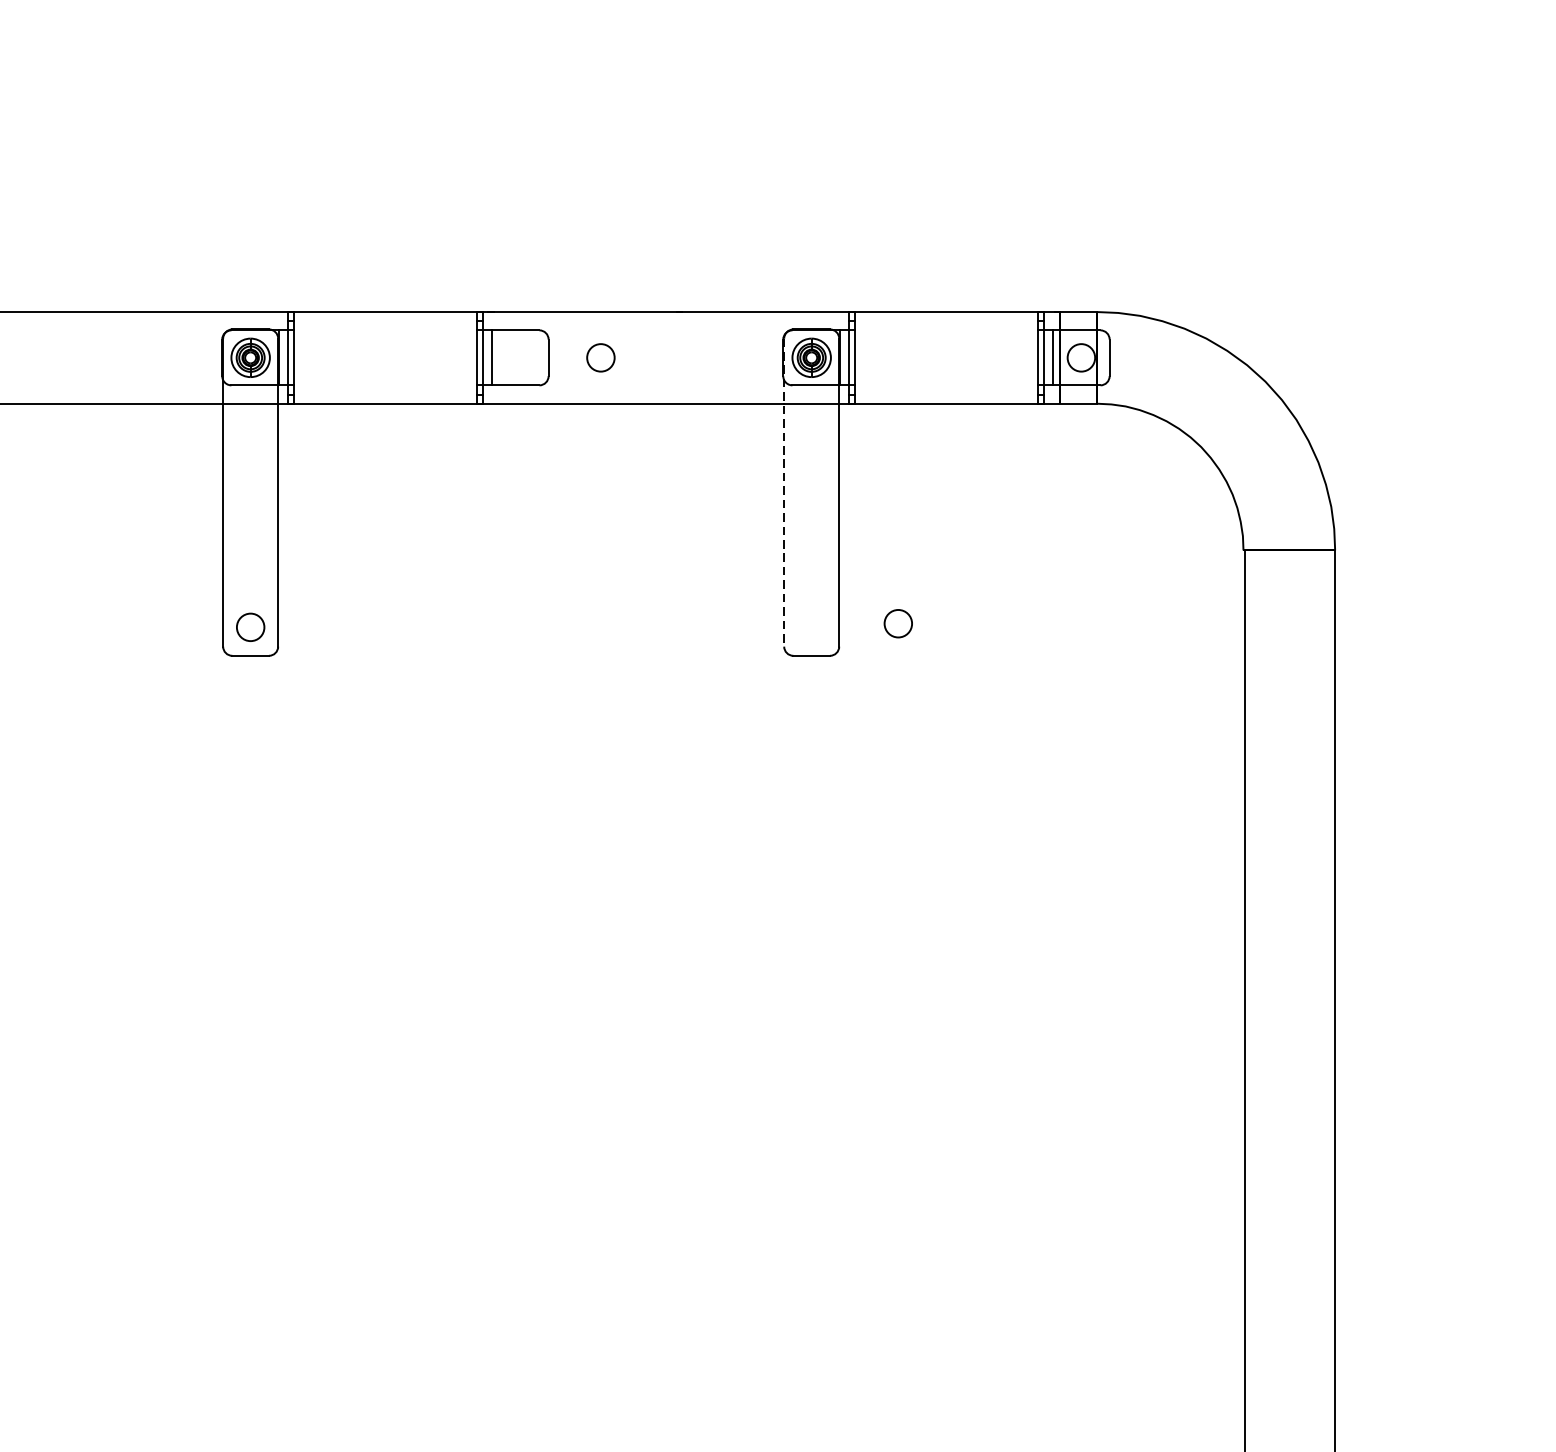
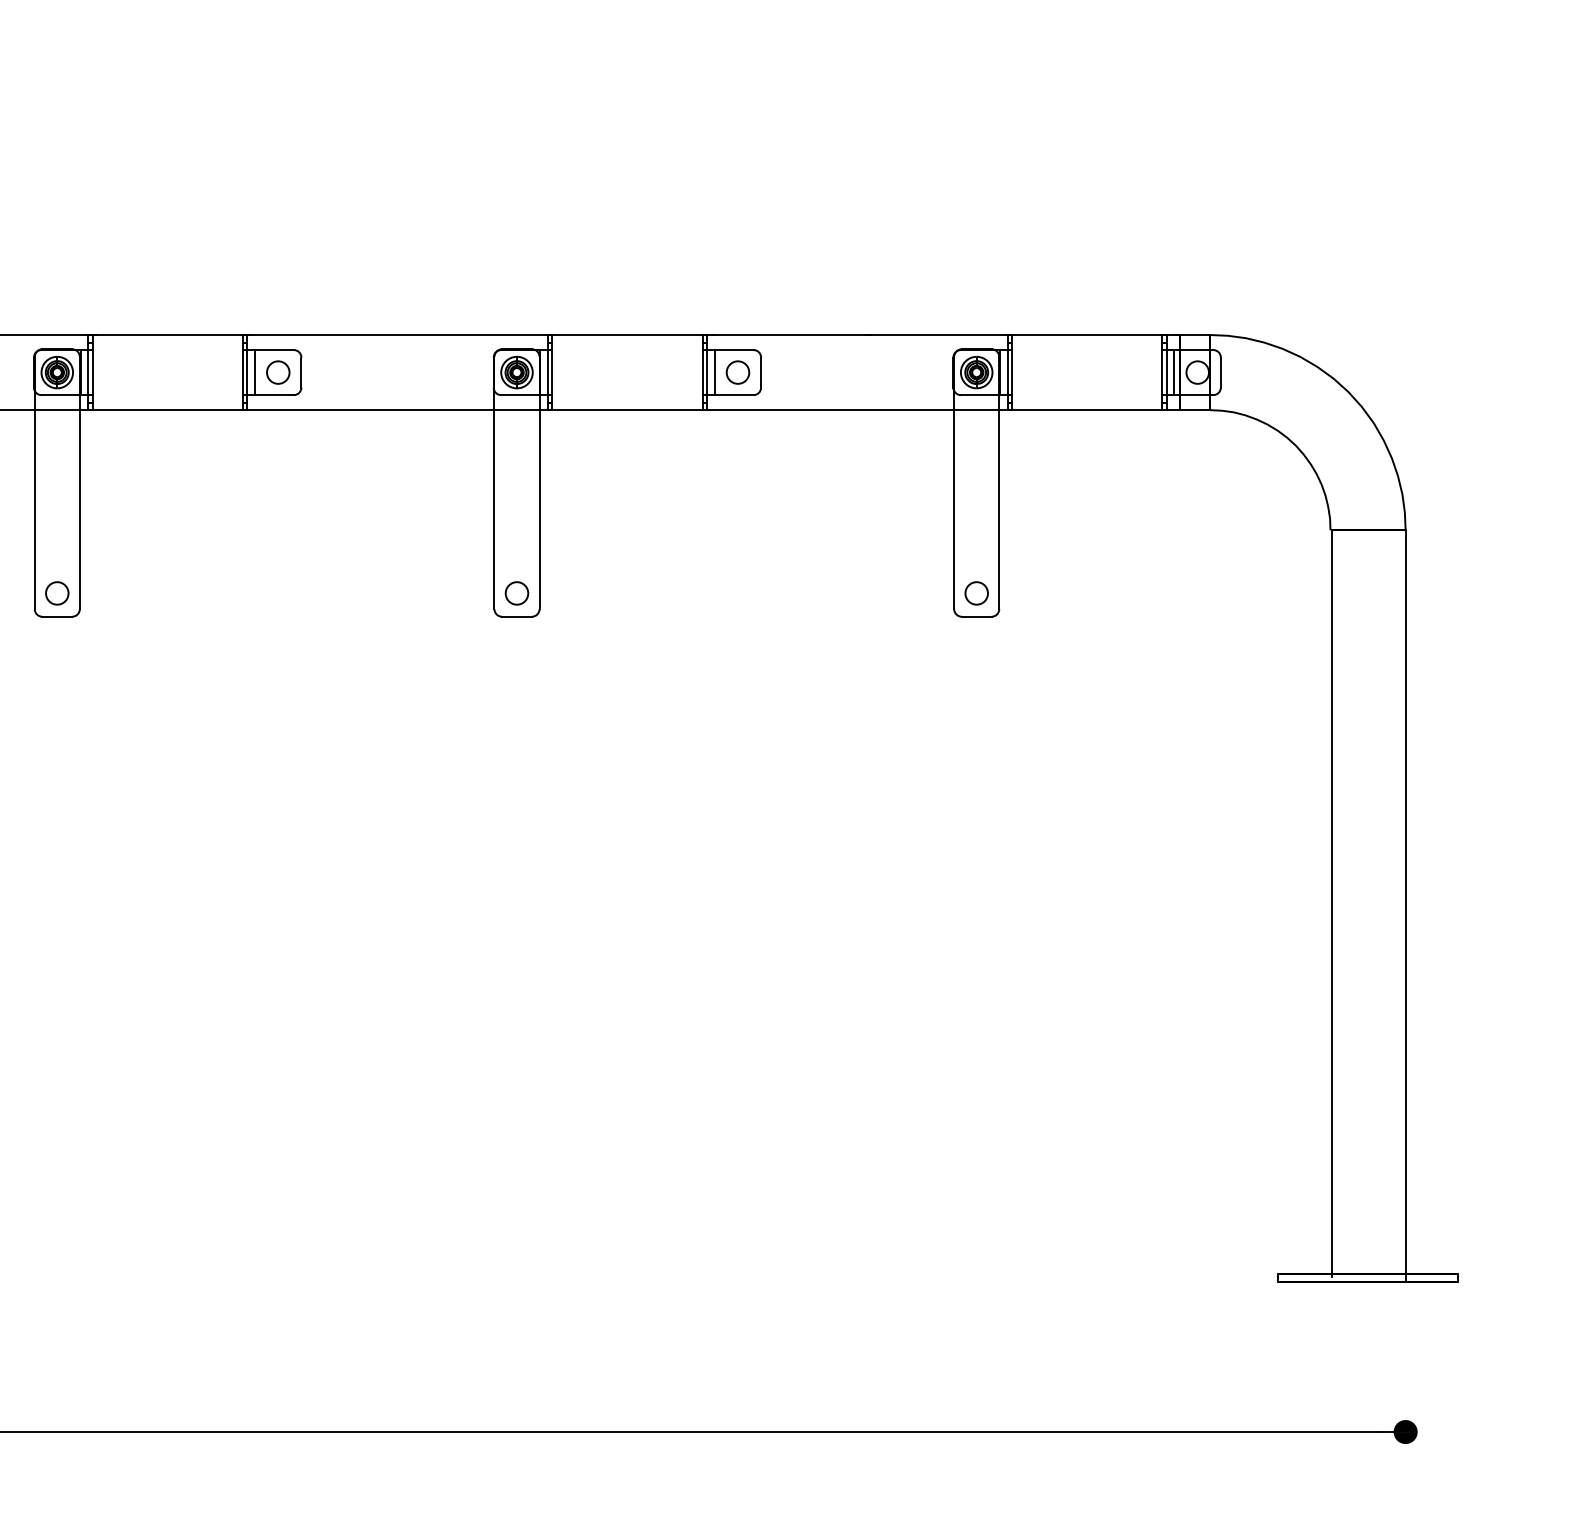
circle: (600, 357) -> (737, 372), moved
line: (784, 493) -> (954, 483), dashed -> solid
circle: (898, 623) -> (976, 593), moved

